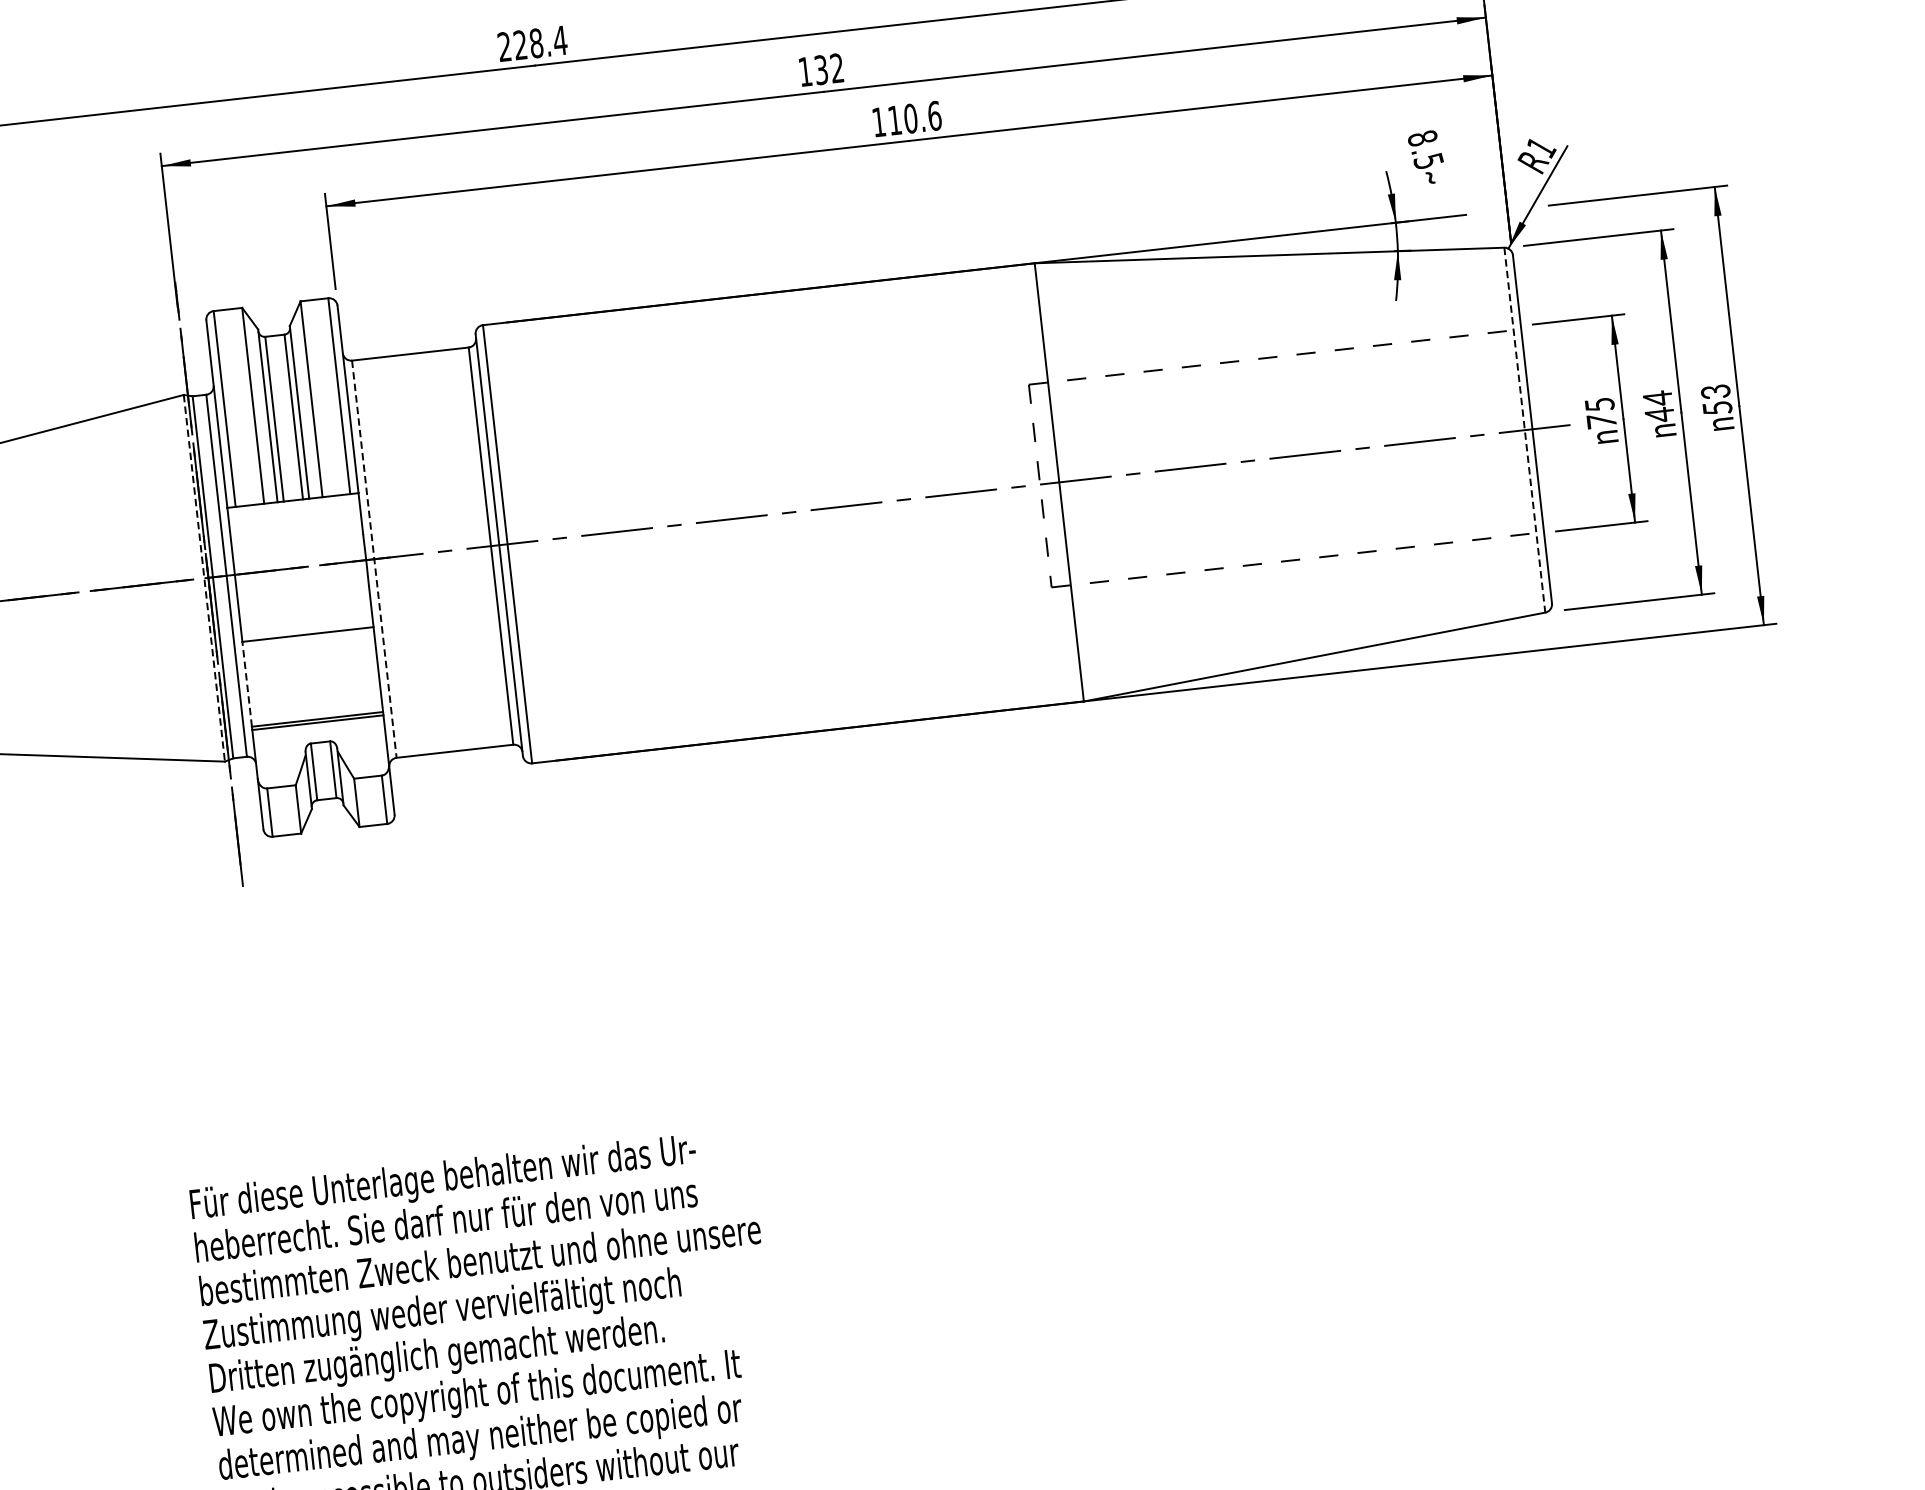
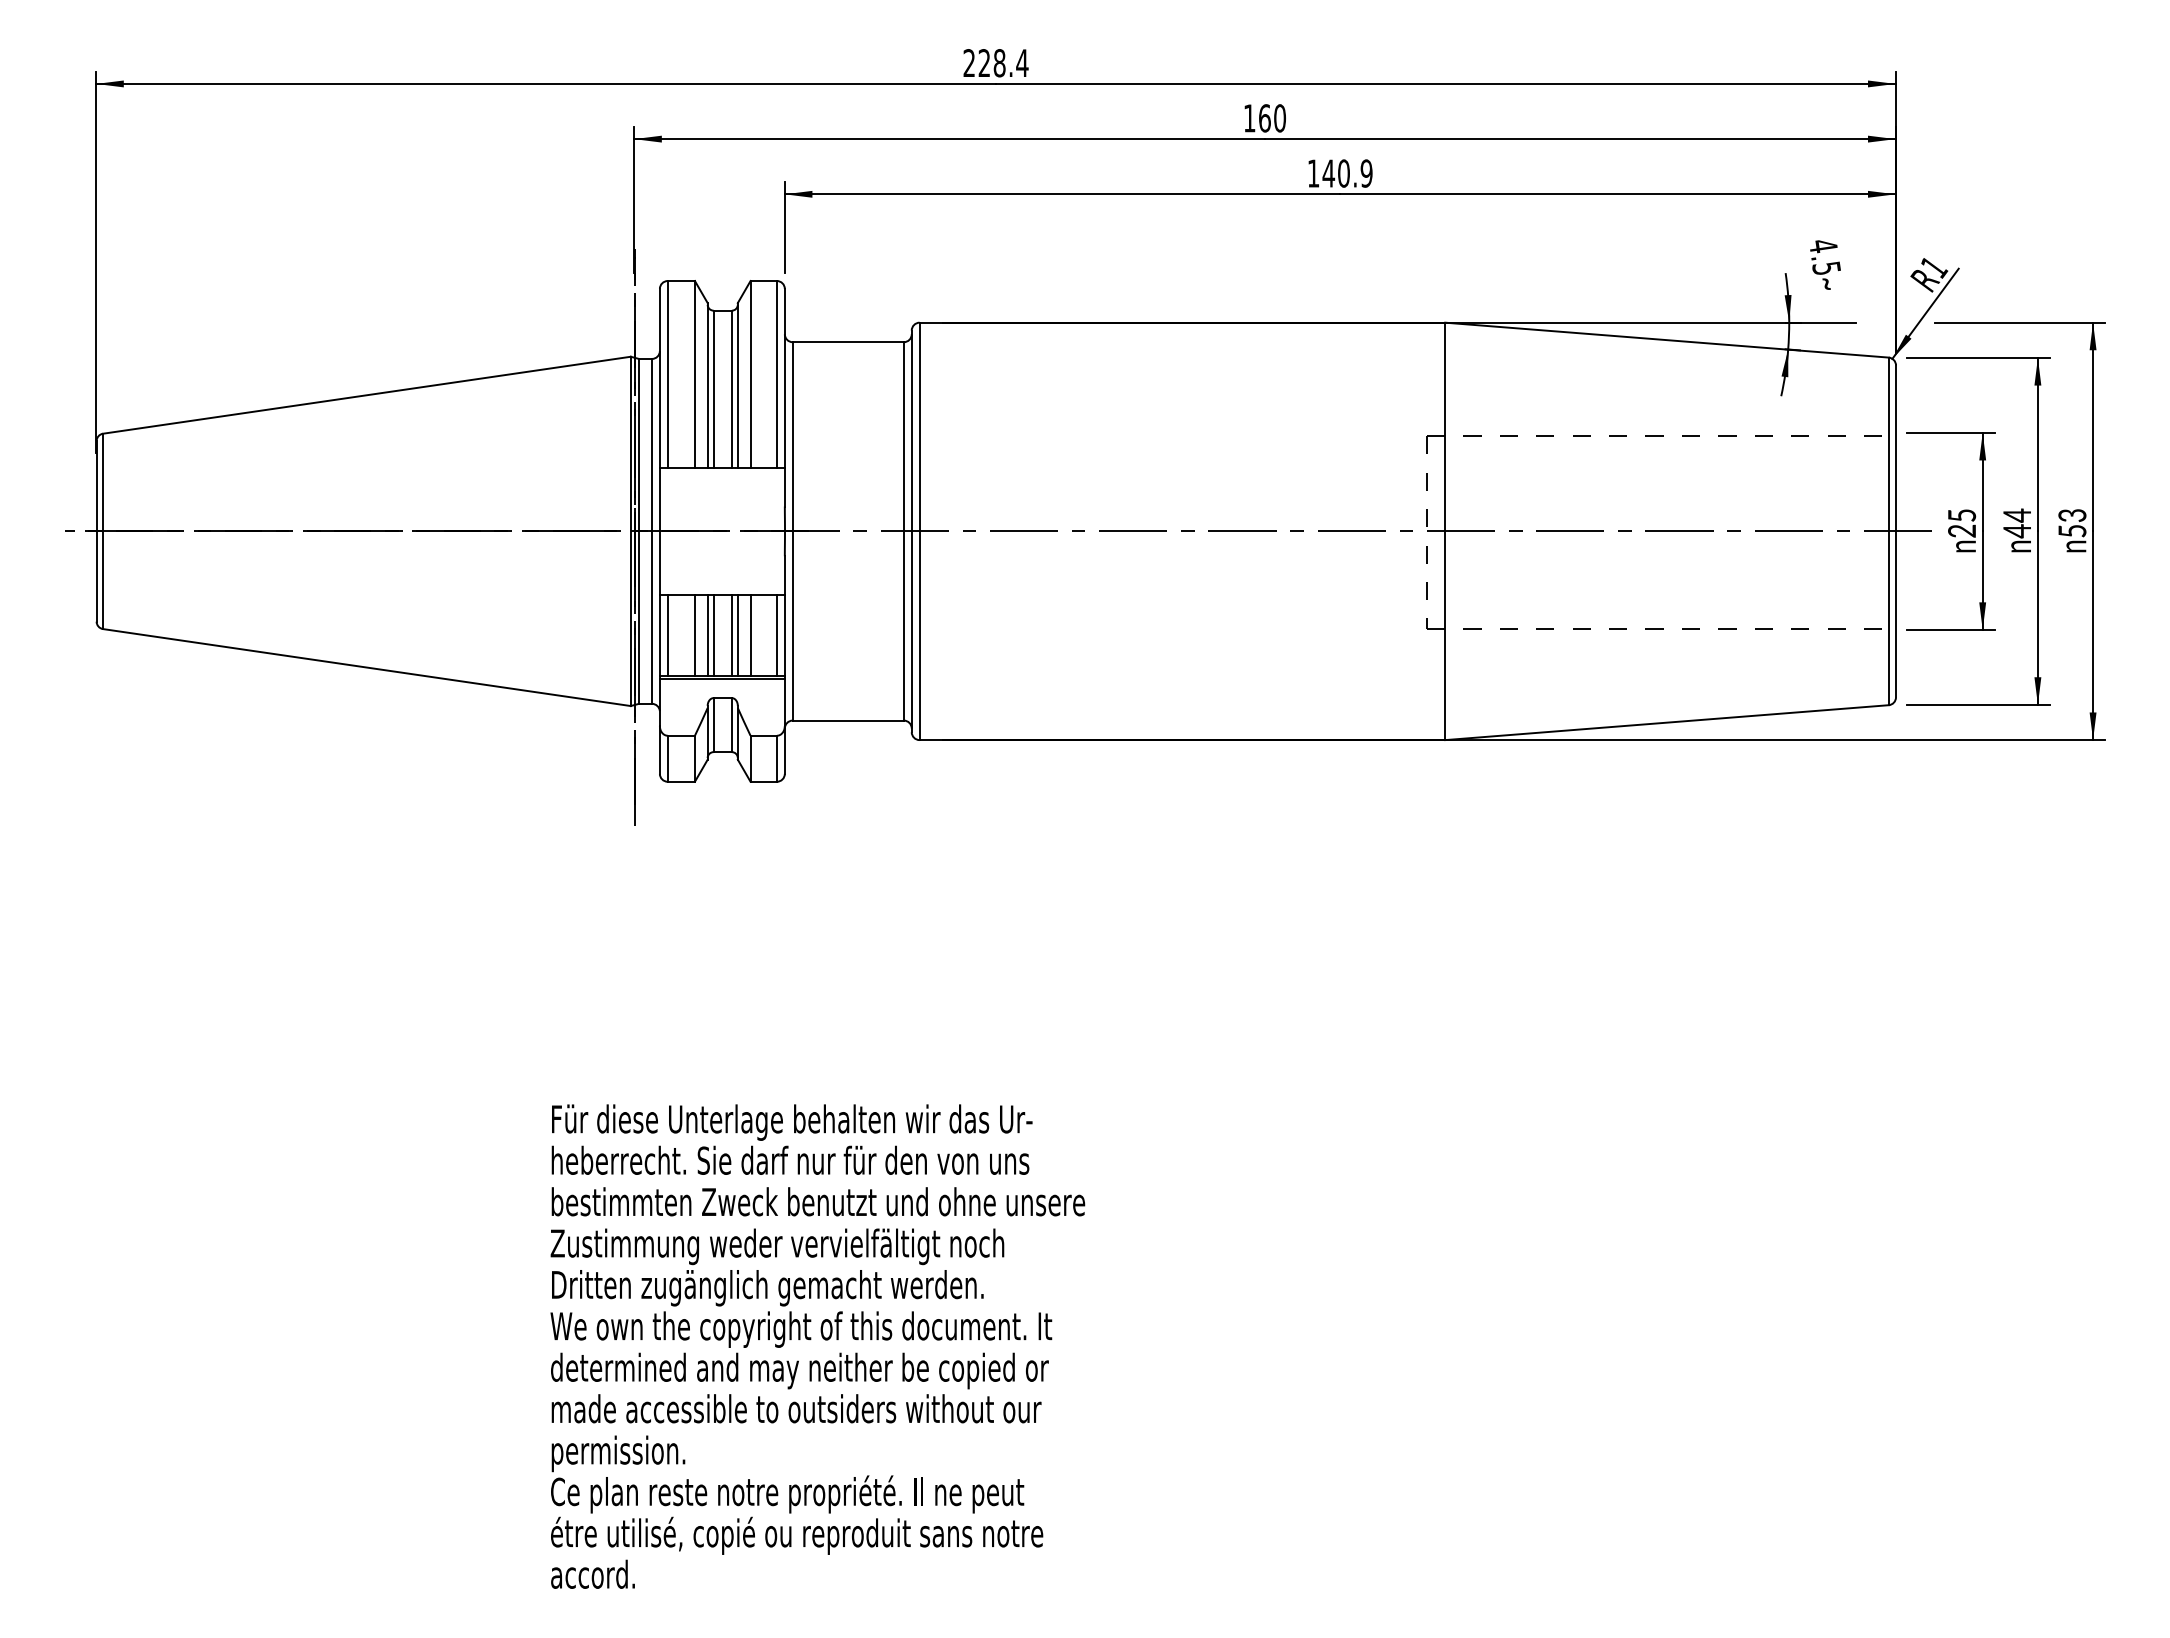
text: (829, 69) -> (1272, 118), 132 -> 160
text: (914, 118) -> (1347, 173), 110.6 -> 140.9
text: (1422, 138) -> (1823, 246), 8.5 -> 4.5
text: (1601, 420) -> (1961, 530), 75 -> 25
line: (1524, 430) -> (1888, 531), dashed -> solid
line: (374, 559) -> (792, 531), dashed -> solid
line: (204, 578) -> (630, 531), dashed -> solid
line: (369, 670) -> (776, 635), added
line: (342, 673) -> (750, 635), added
line: (322, 675) -> (731, 635), added
line: (328, 675) -> (737, 635), added
line: (303, 677) -> (713, 635), added
line: (297, 678) -> (707, 635), added
line: (283, 680) -> (694, 635), added
line: (255, 683) -> (667, 635), added
line: (246, 684) -> (659, 635), dashed -> solid

